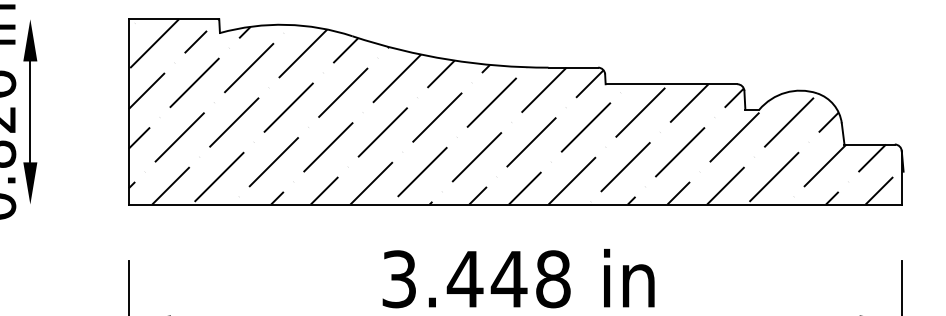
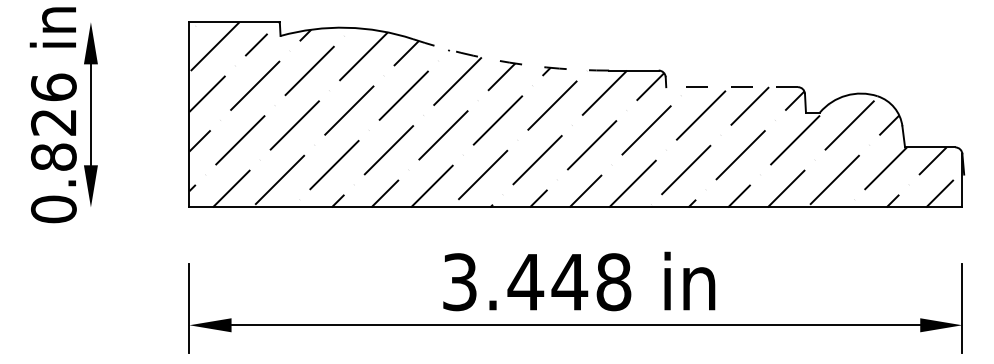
arc: (448, 59) -> (509, 62), solid -> dashed
line: (671, 84) -> (732, 87), solid -> dashed

